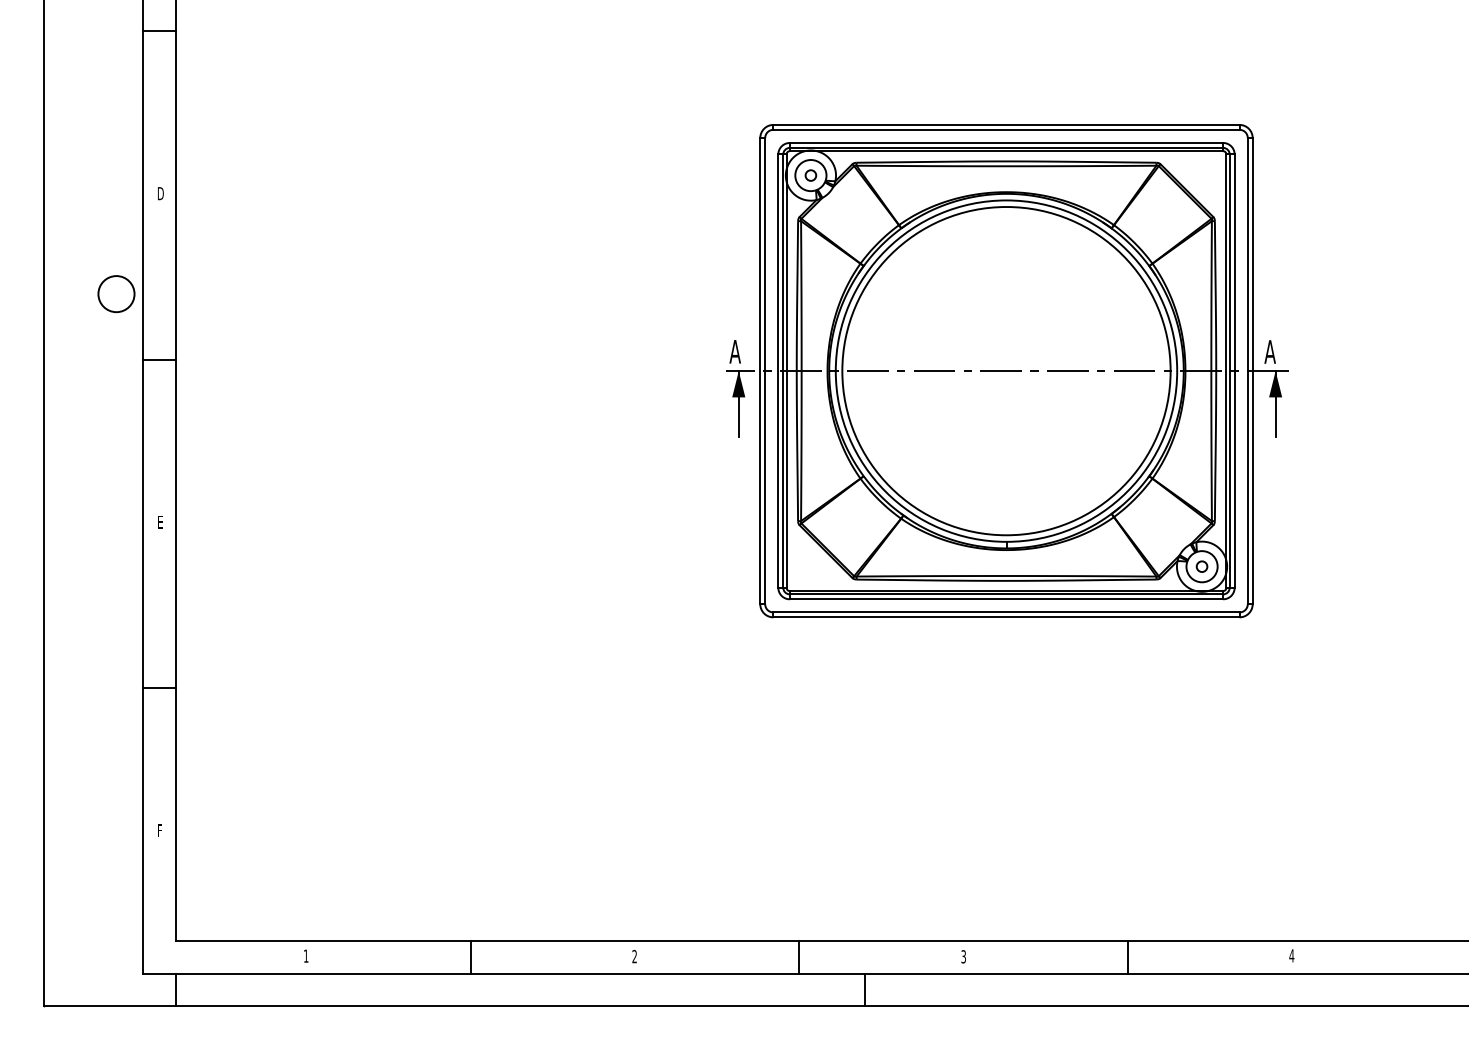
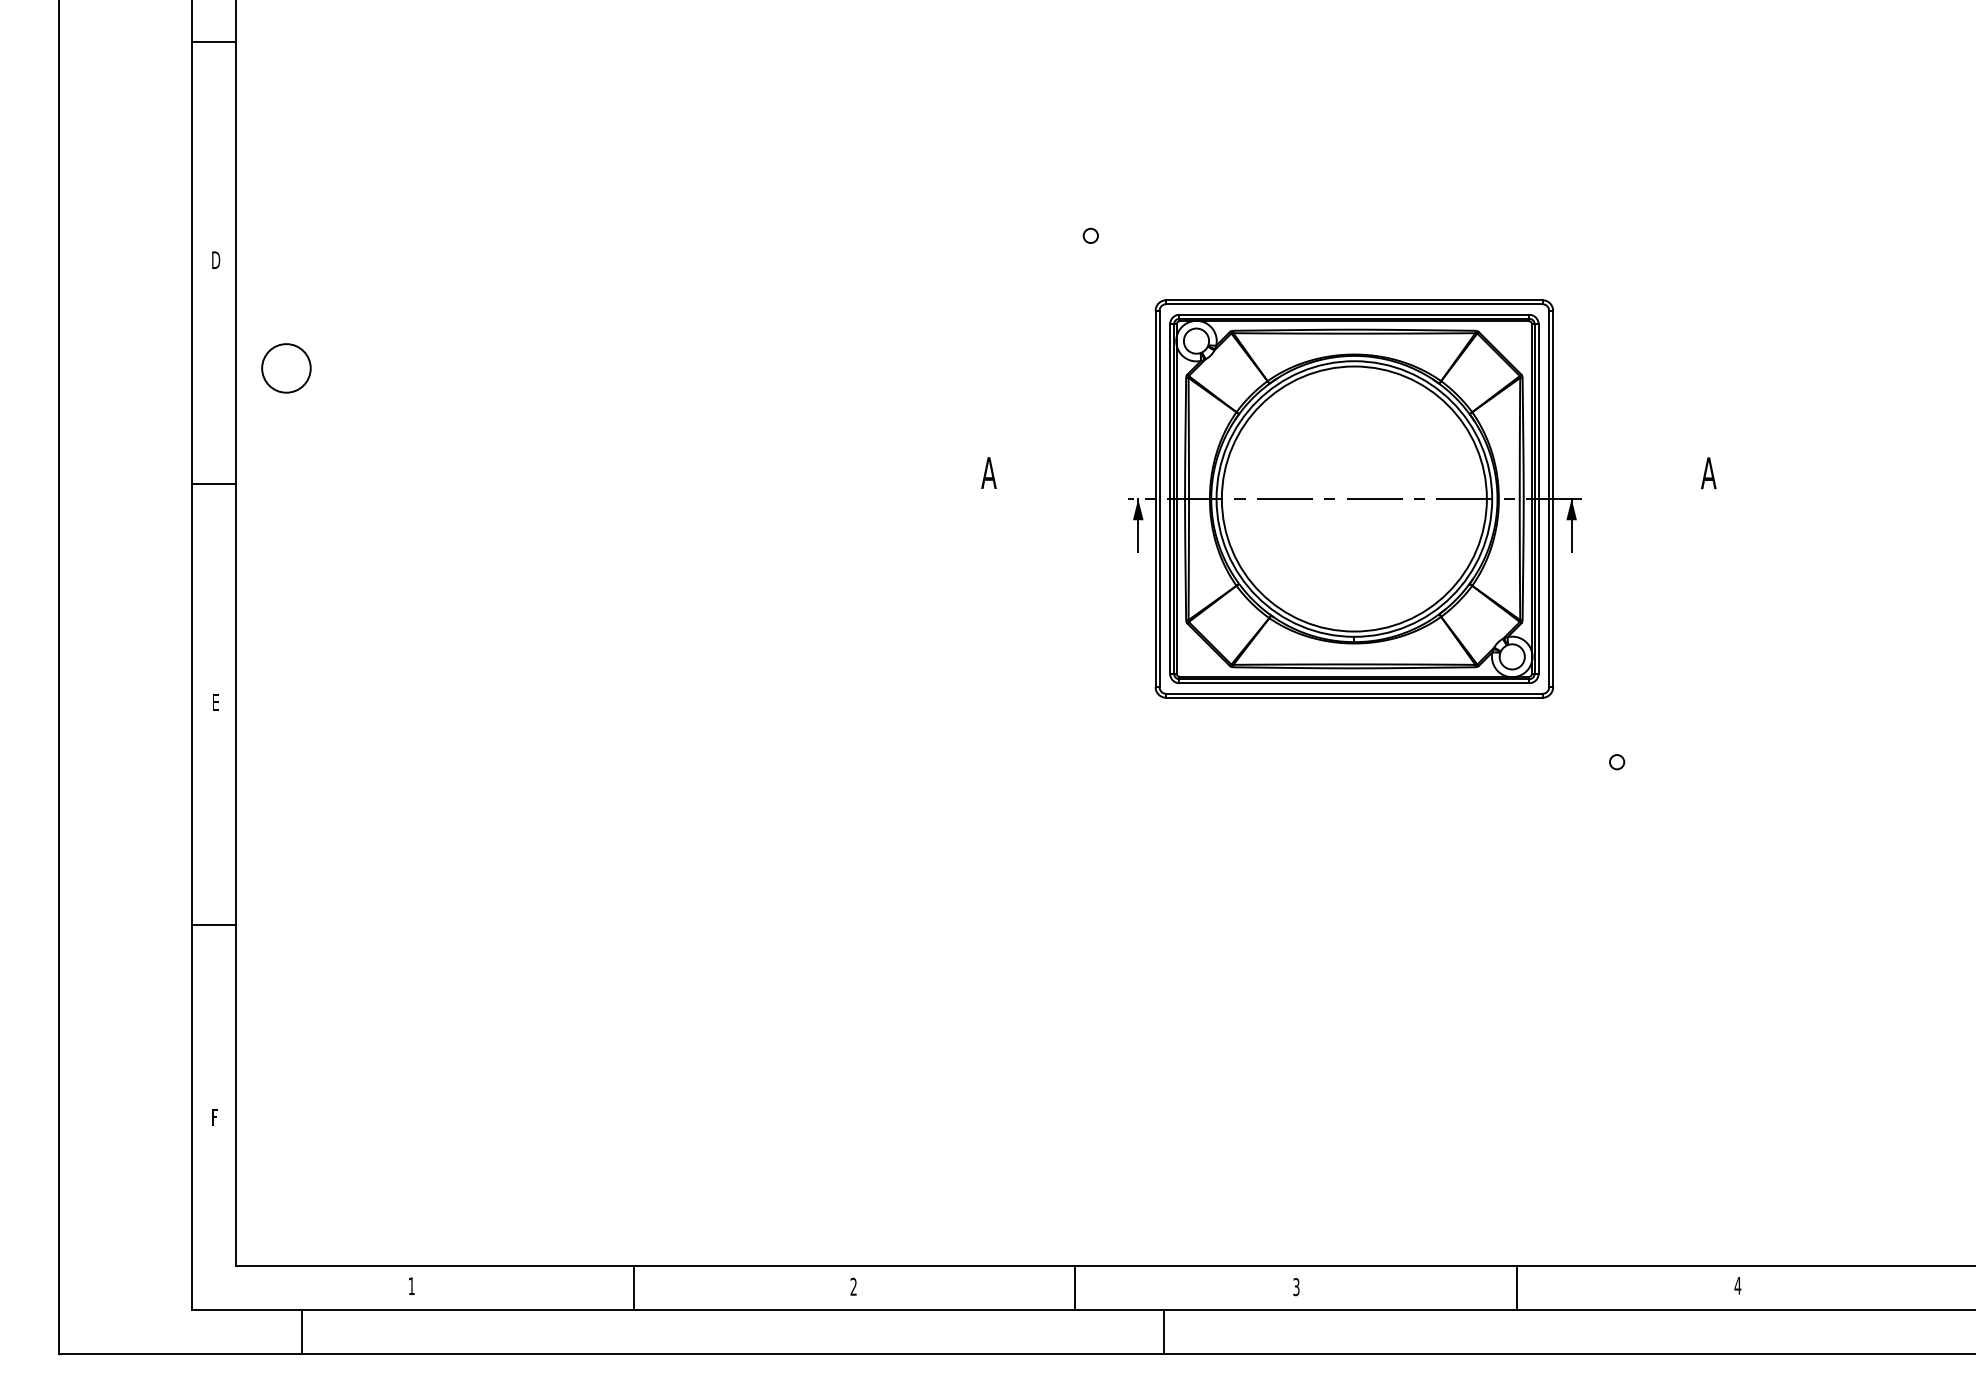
circle: (116, 294) -> (286, 368), moved
part: (1006, 370) -> (1354, 498), size x0.6
line: (175, 989) -> (301, 1331), moved

